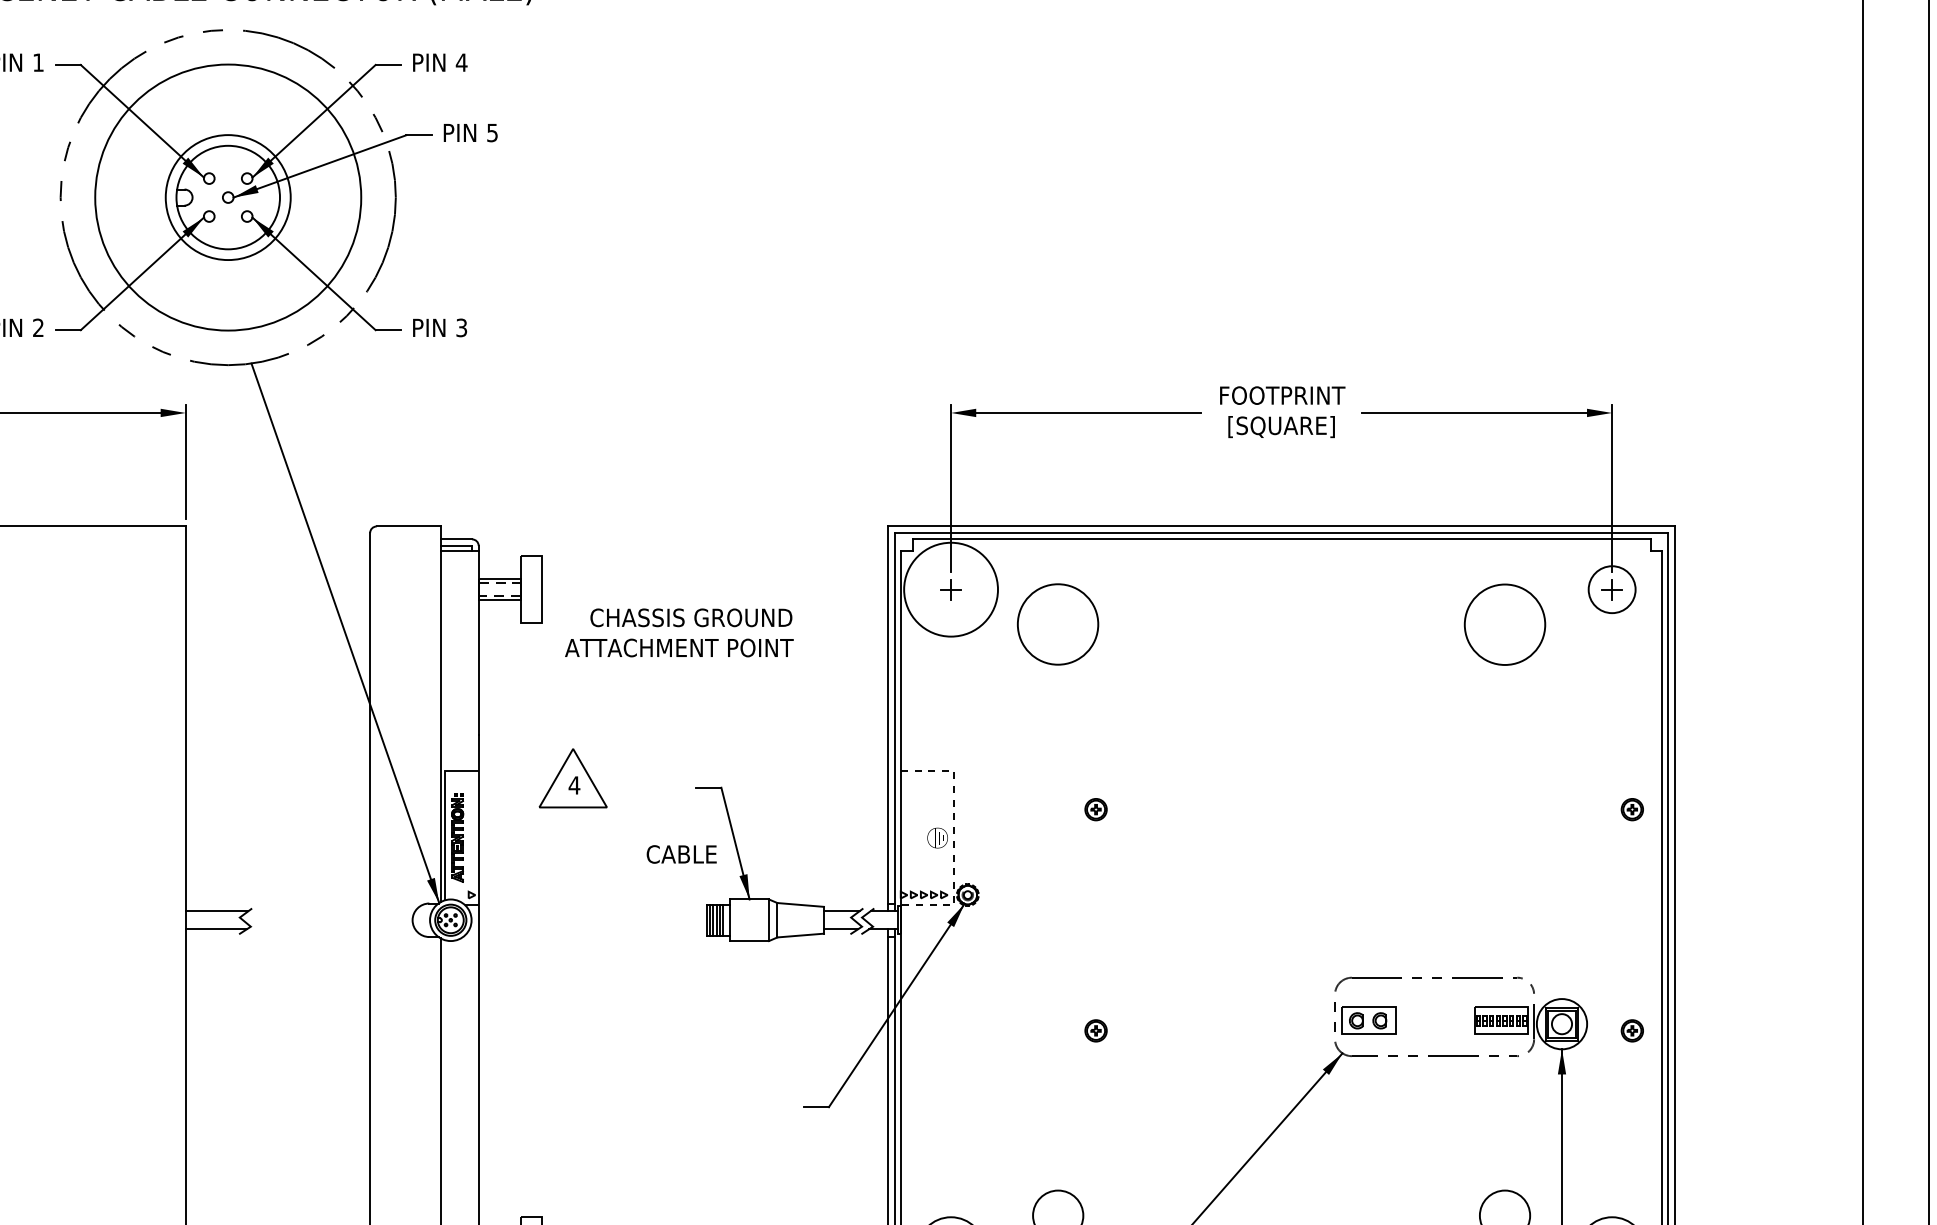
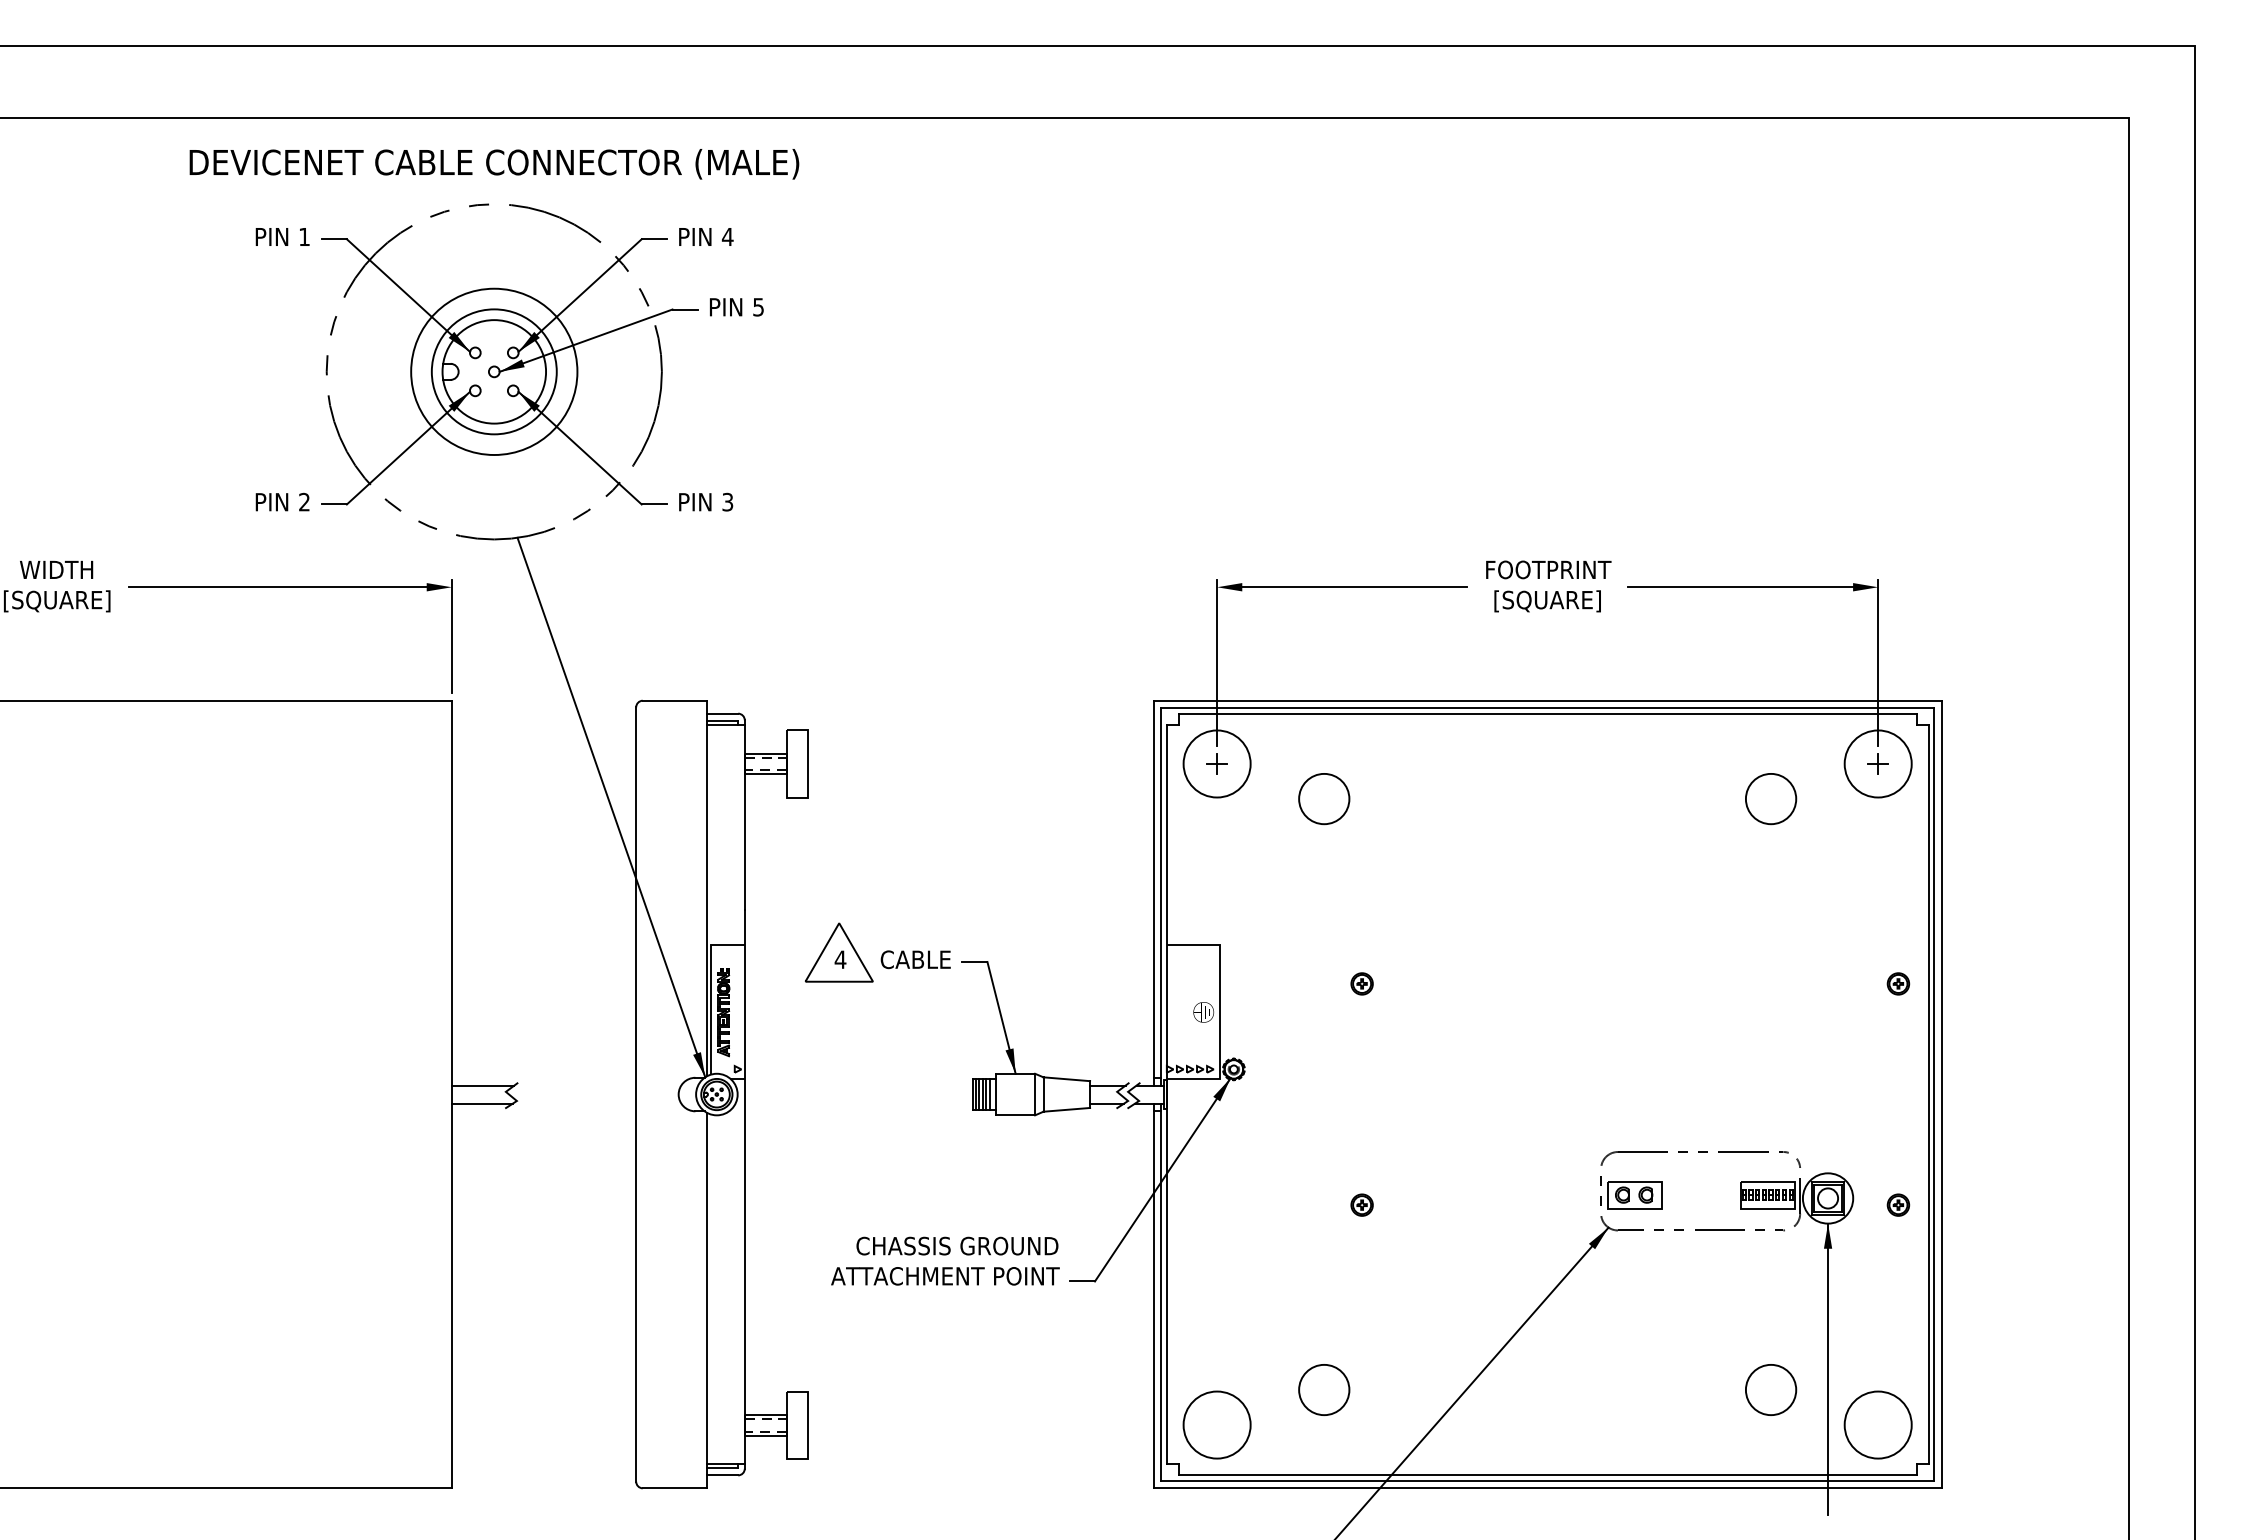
circle: (228, 197) -> (494, 371), size x0.62
circle: (950, 589) -> (1216, 763), size x0.71
circle: (1611, 589) -> (1877, 763), size x1.43
circle: (1504, 624) -> (1770, 798), size x0.62
circle: (1058, 625) -> (1324, 799), size x0.62
text: (679, 632) -> (945, 1260), moved
line: (954, 838) -> (1220, 1012), dashed -> solid
text: (681, 854) -> (915, 959), moved

